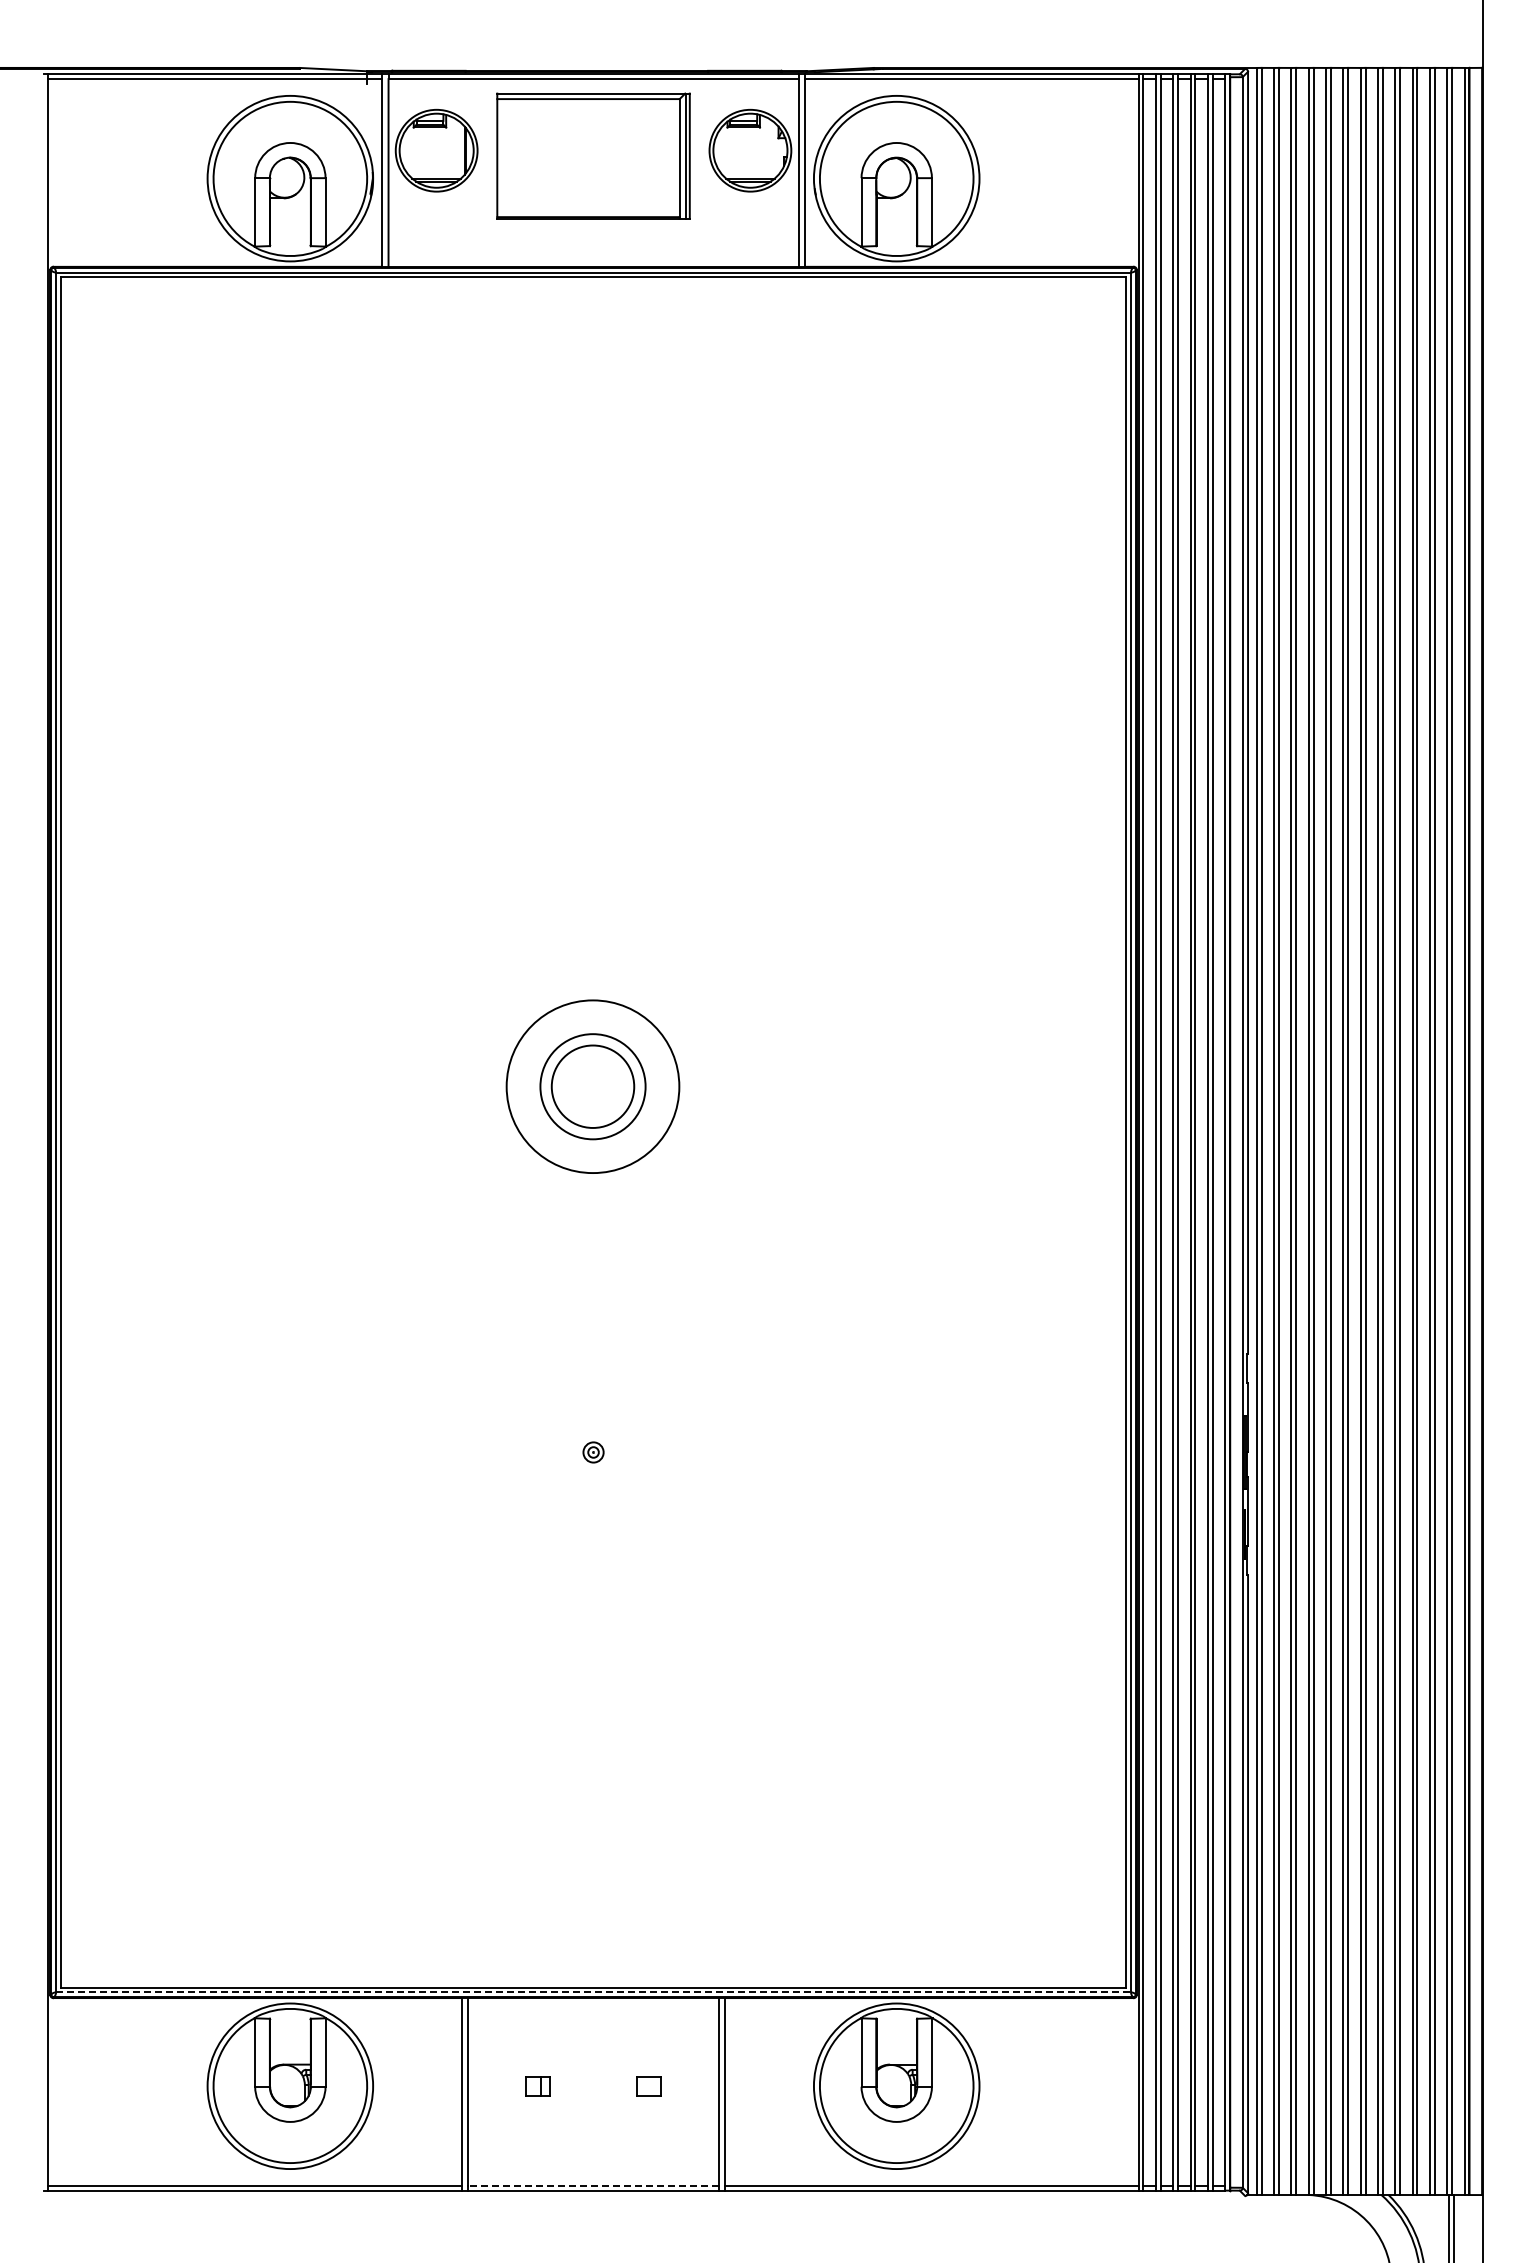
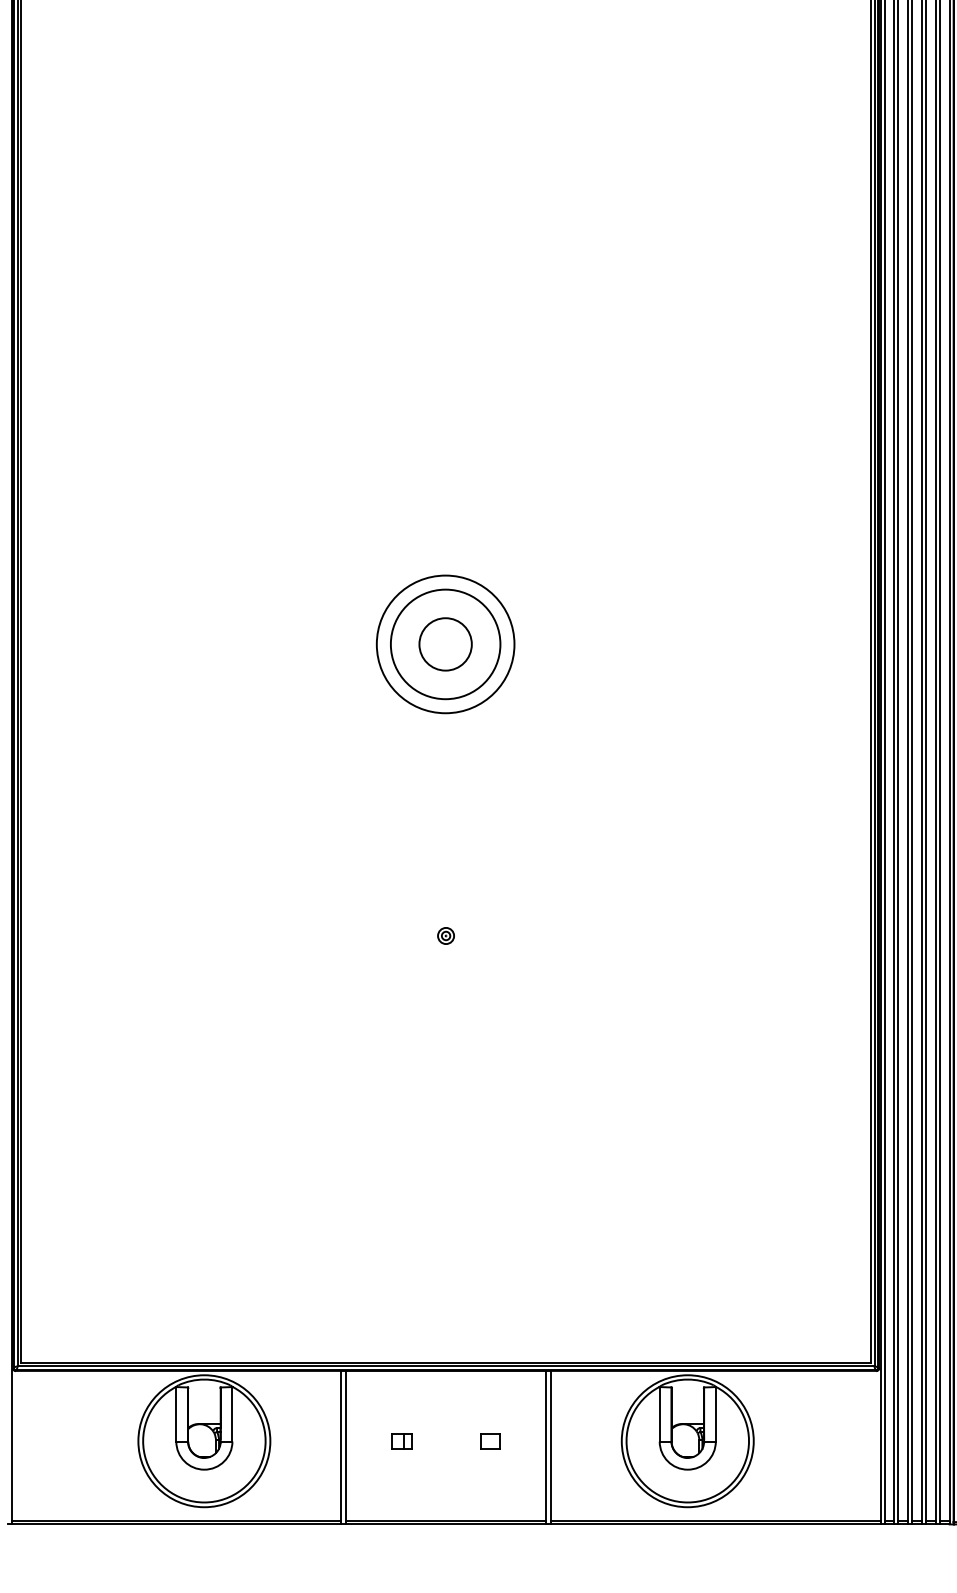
circle: (592, 1086) -> (445, 644), size x0.62
circle: (592, 1086) -> (445, 644), size x1.67
line: (594, 1992) -> (446, 1366), dashed -> solid
line: (593, 2185) -> (446, 1520), dashed -> solid

